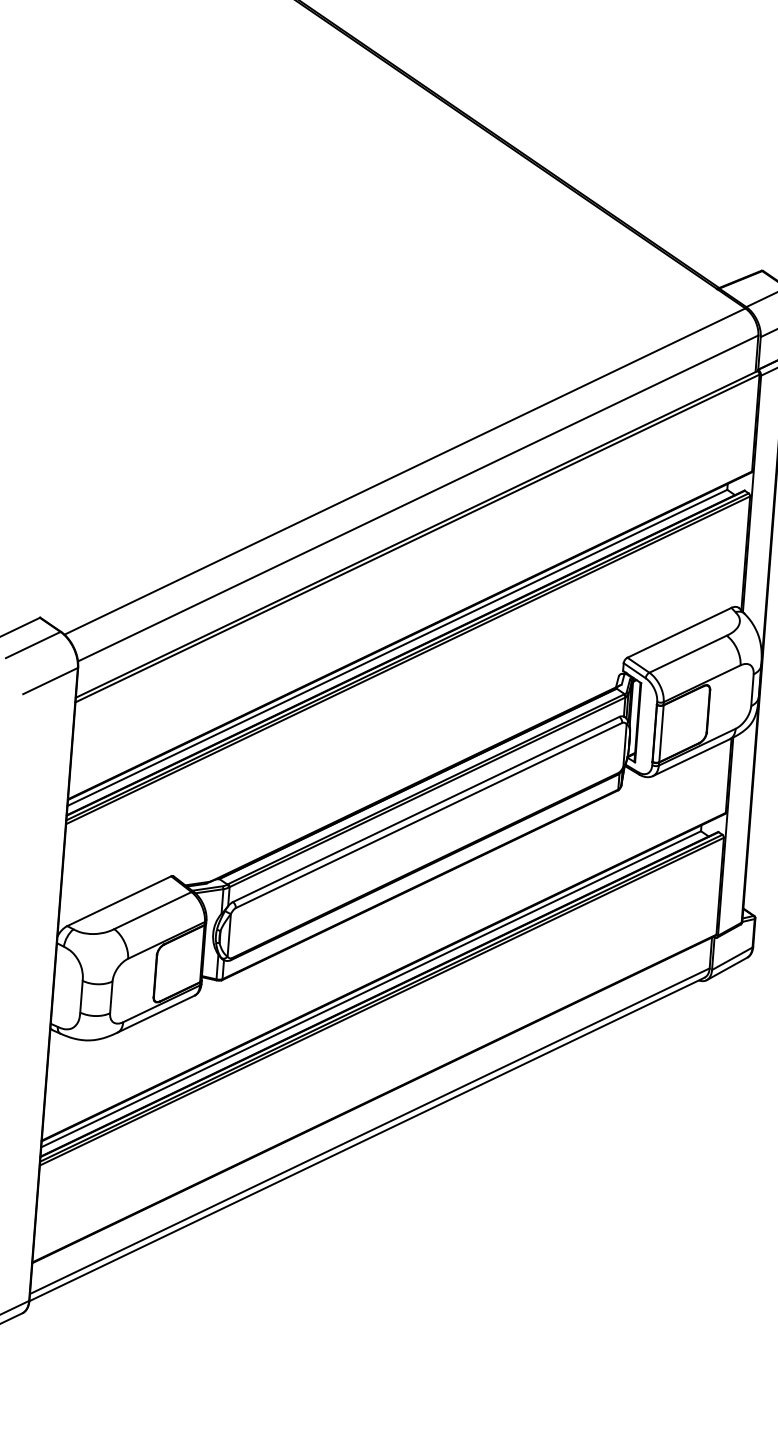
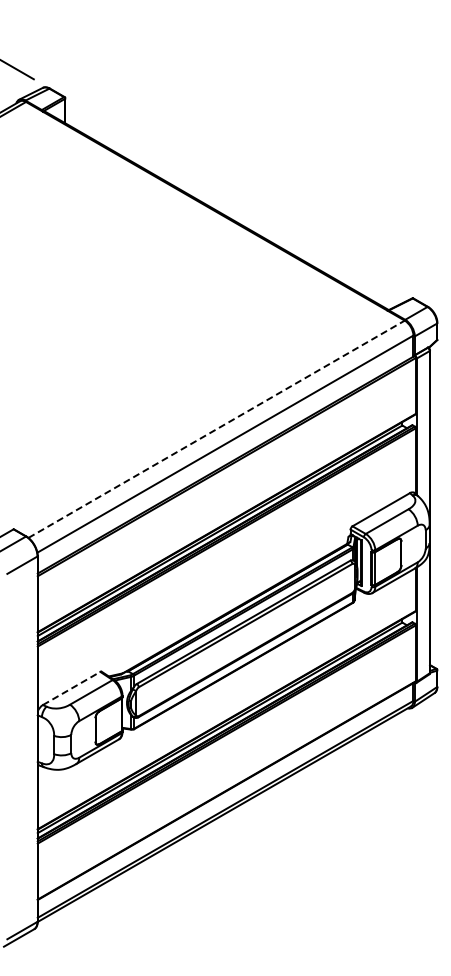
line: (406, 472) -> (217, 429), solid -> dashed
line: (120, 901) -> (72, 688), solid -> dashed

